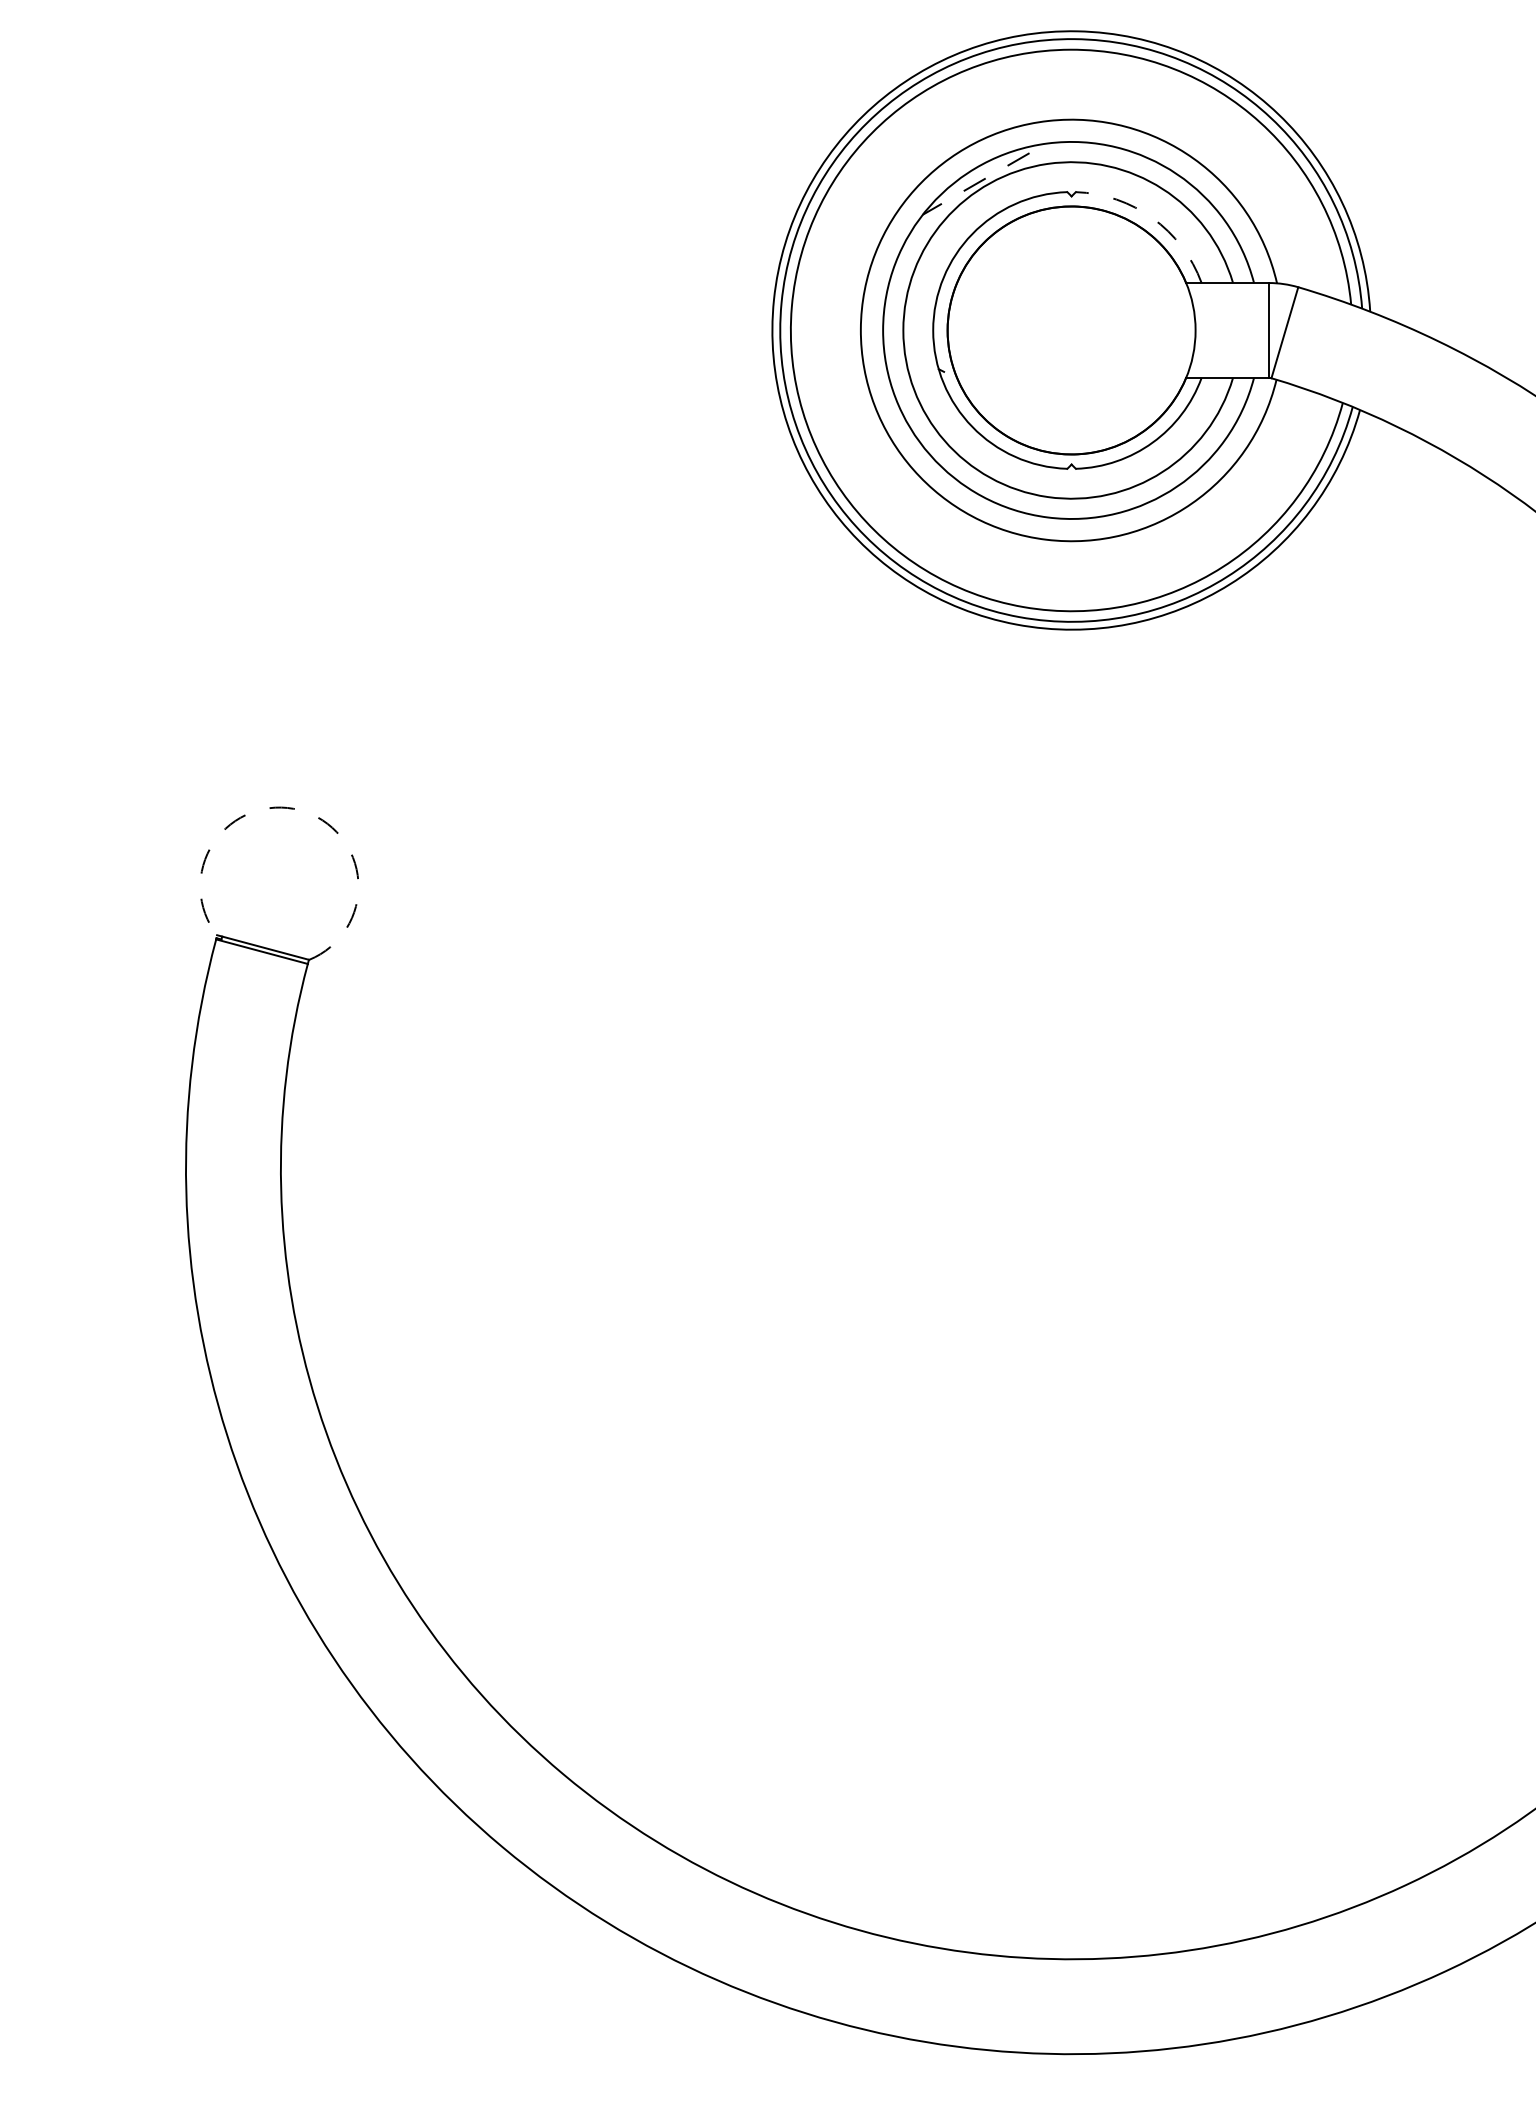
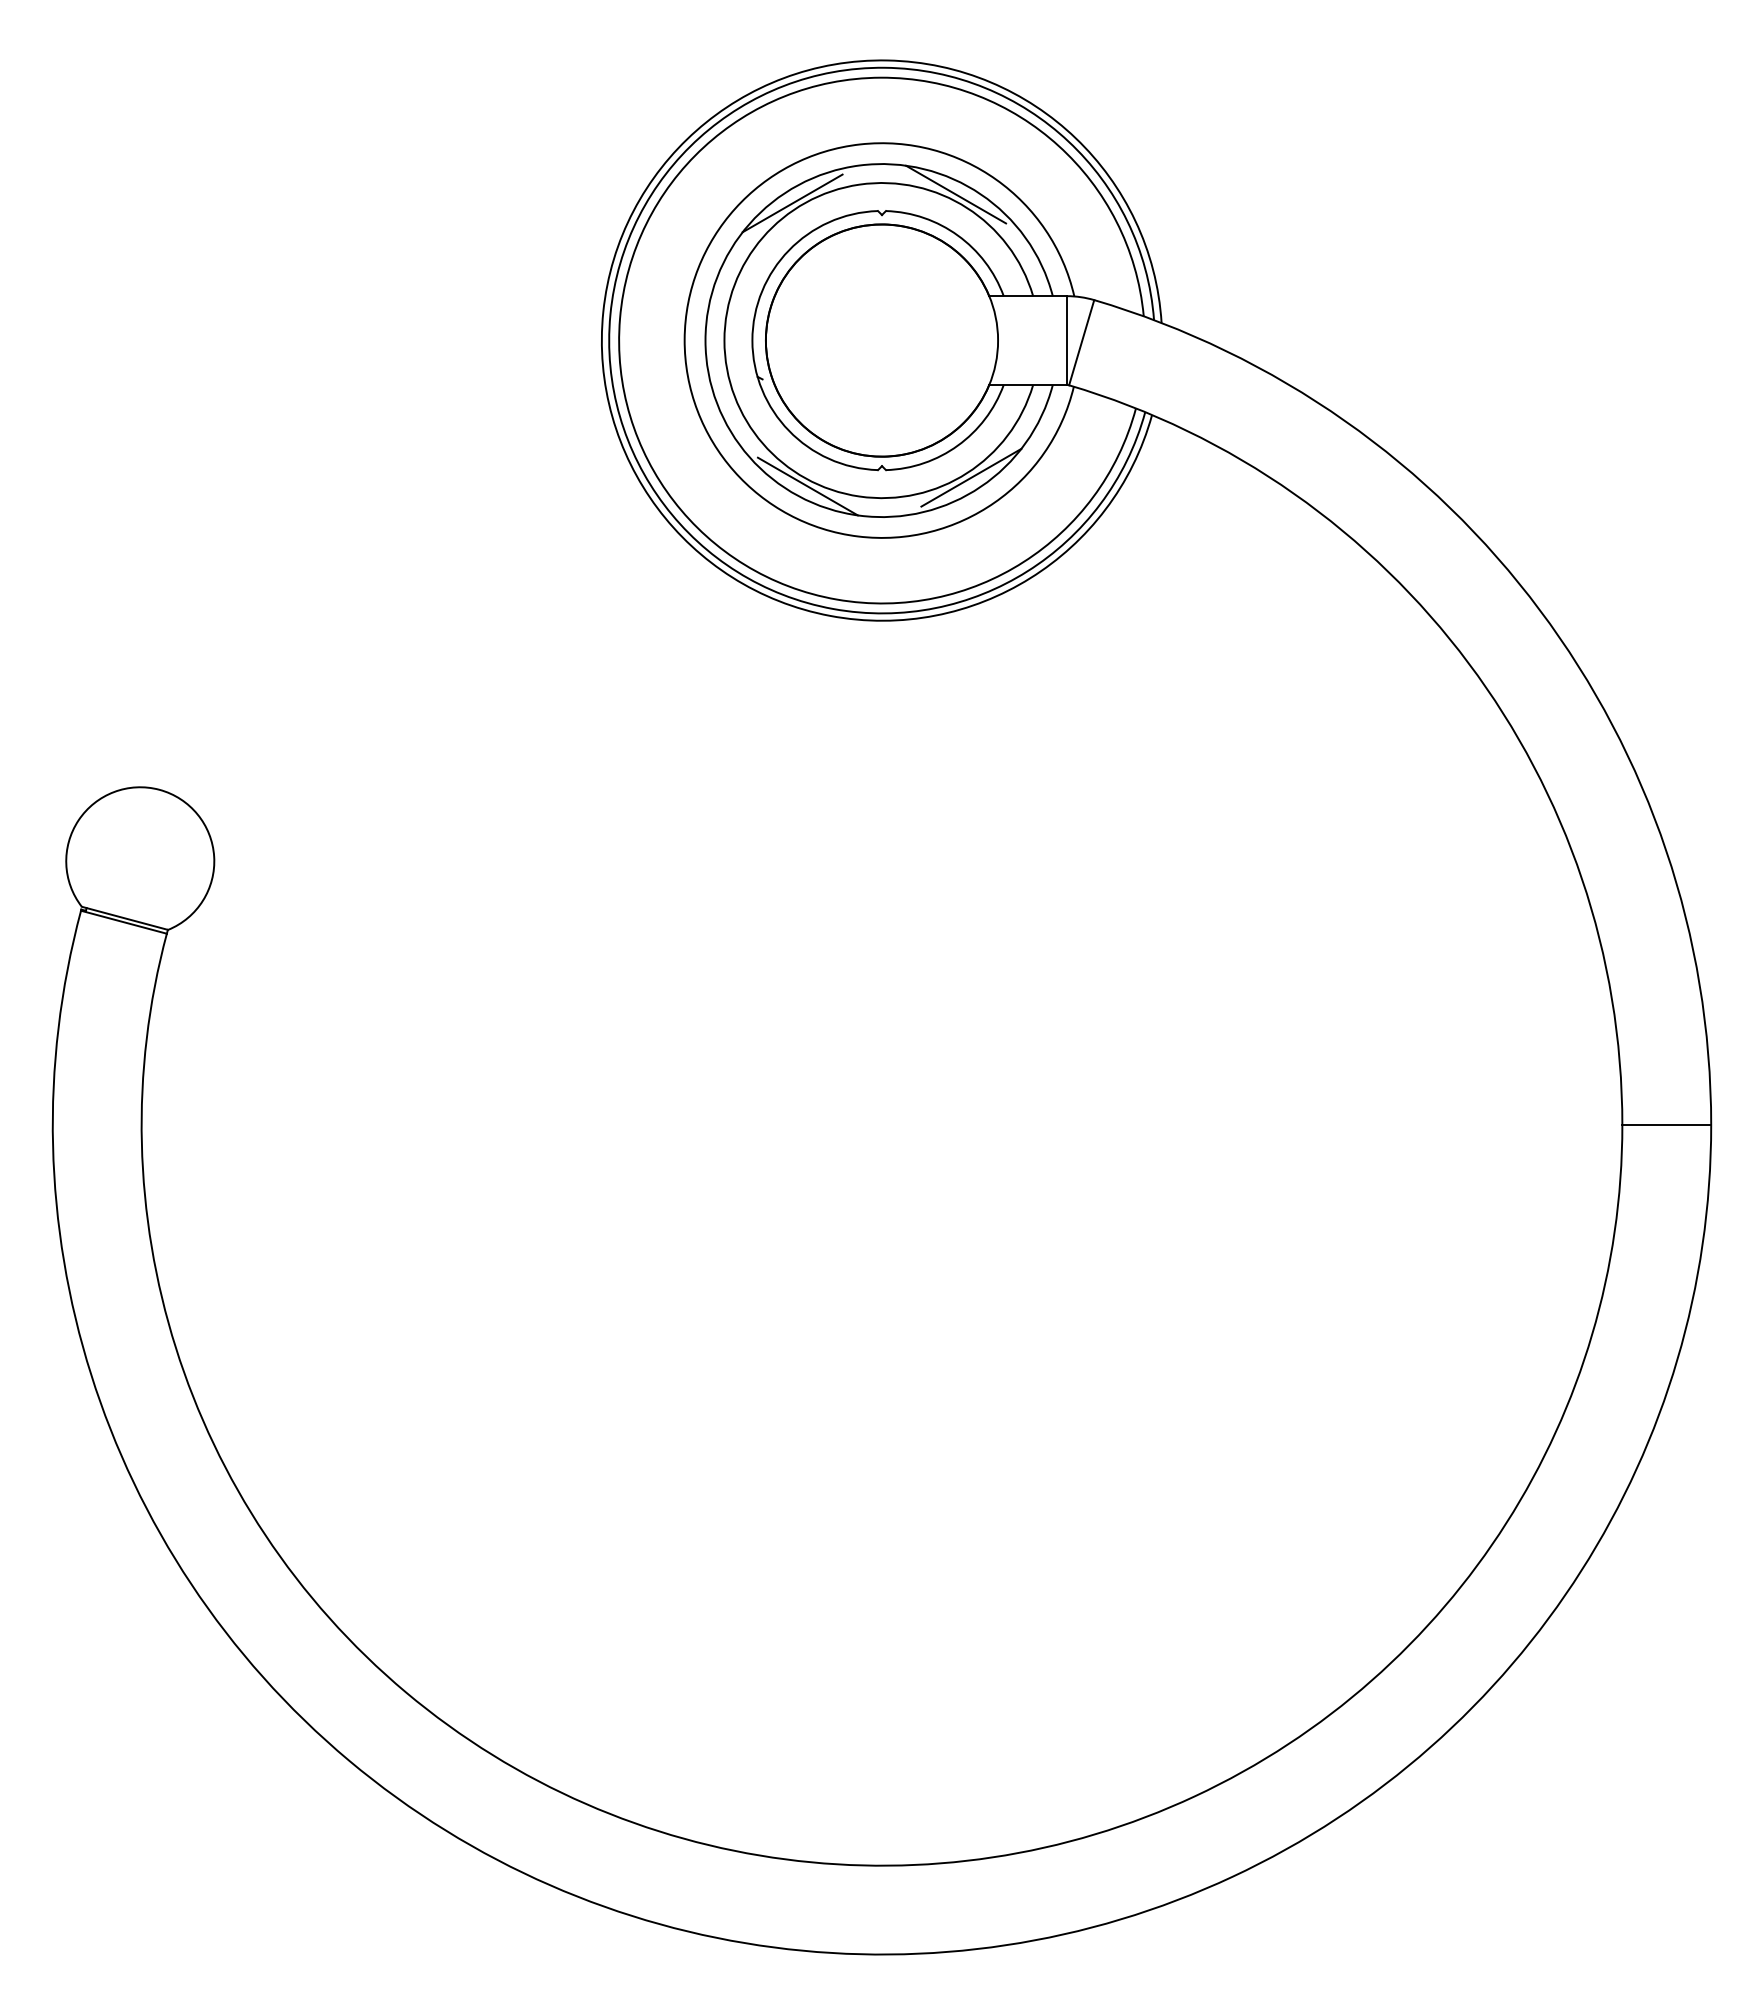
line: (1151, 174) -> (956, 194), added
line: (976, 184) -> (792, 203), dashed -> solid
arc: (1152, 218) -> (957, 235), dashed -> solid
line: (1167, 476) -> (971, 477), added
line: (992, 486) -> (807, 486), added
arc: (299, 809) -> (159, 789), dashed -> solid

